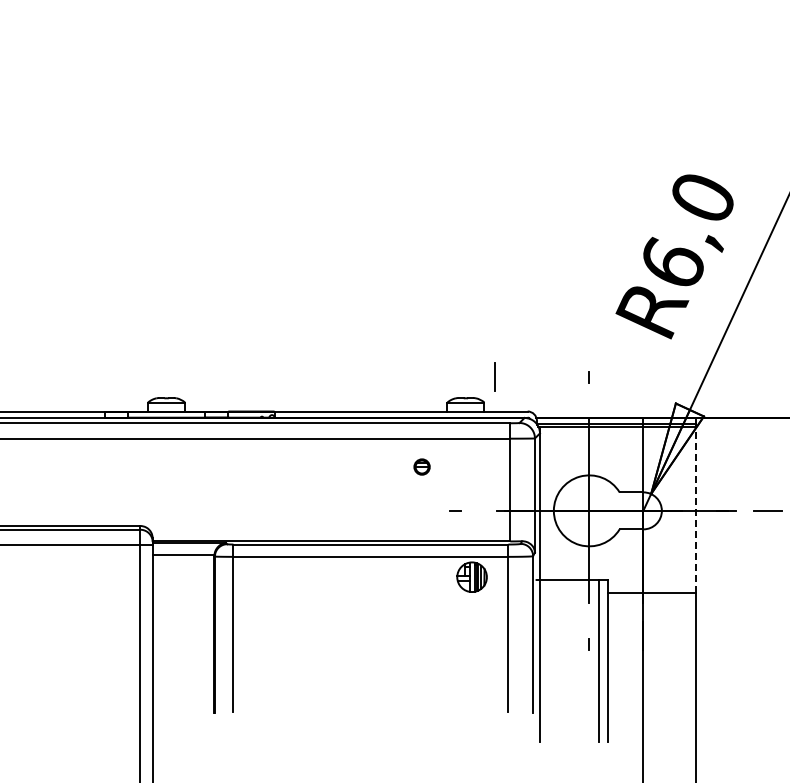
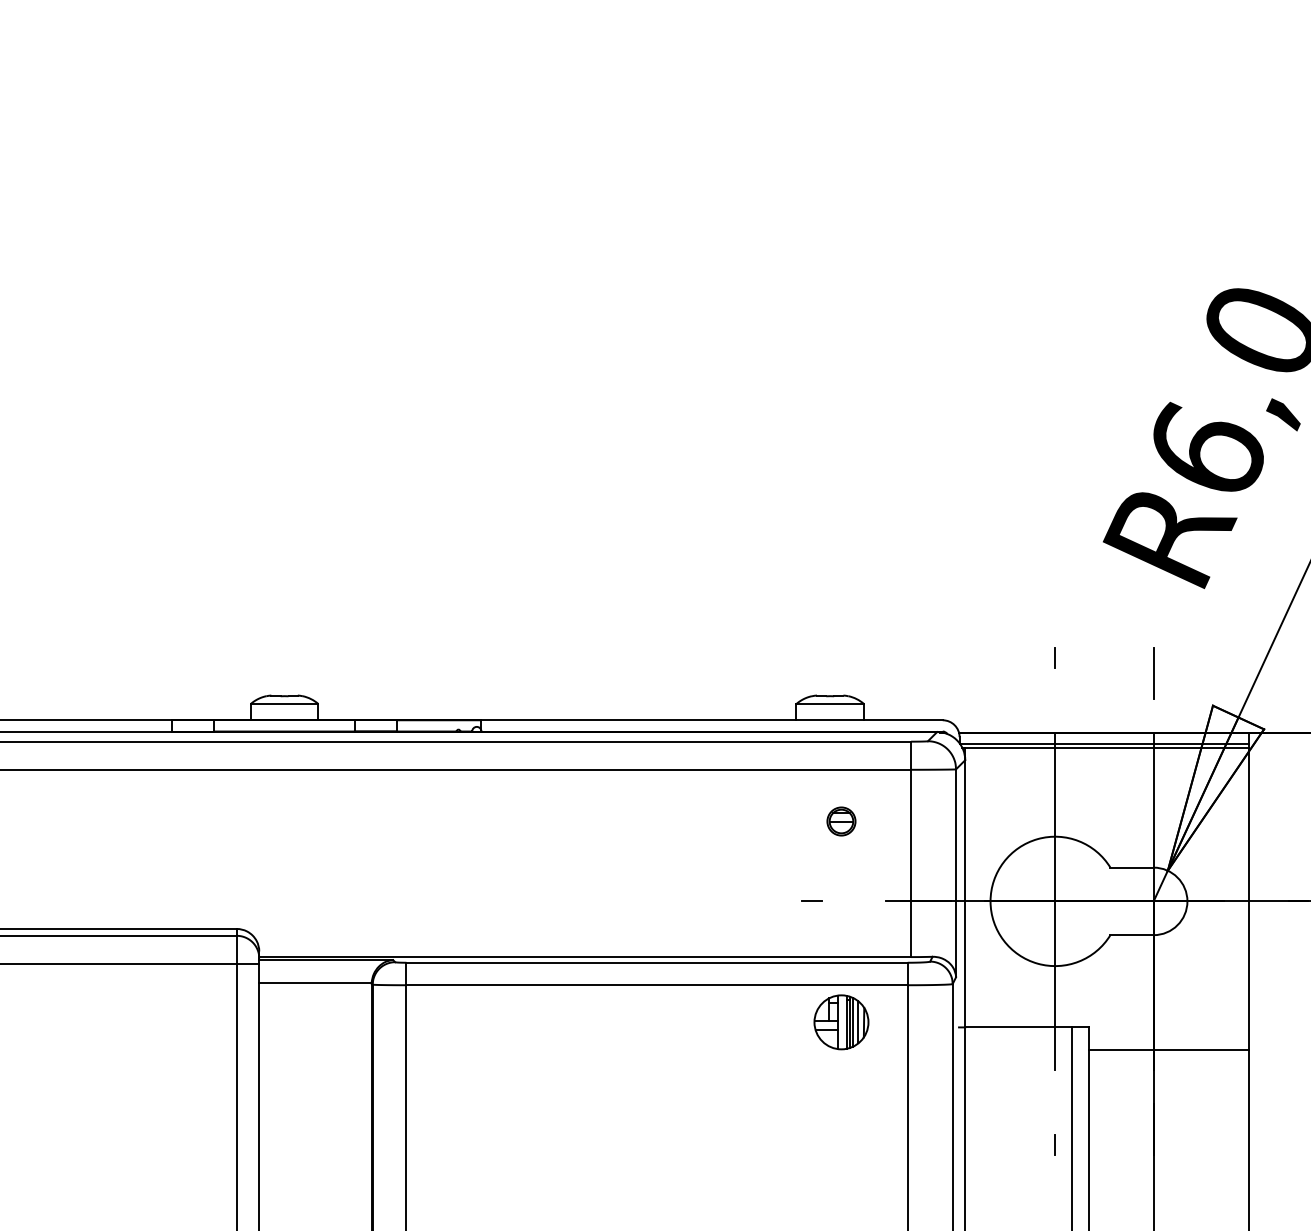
line: (494, 376) -> (1152, 672), moved
part: (421, 466) -> (840, 820), moved
line: (695, 509) -> (1248, 898), dashed -> solid

